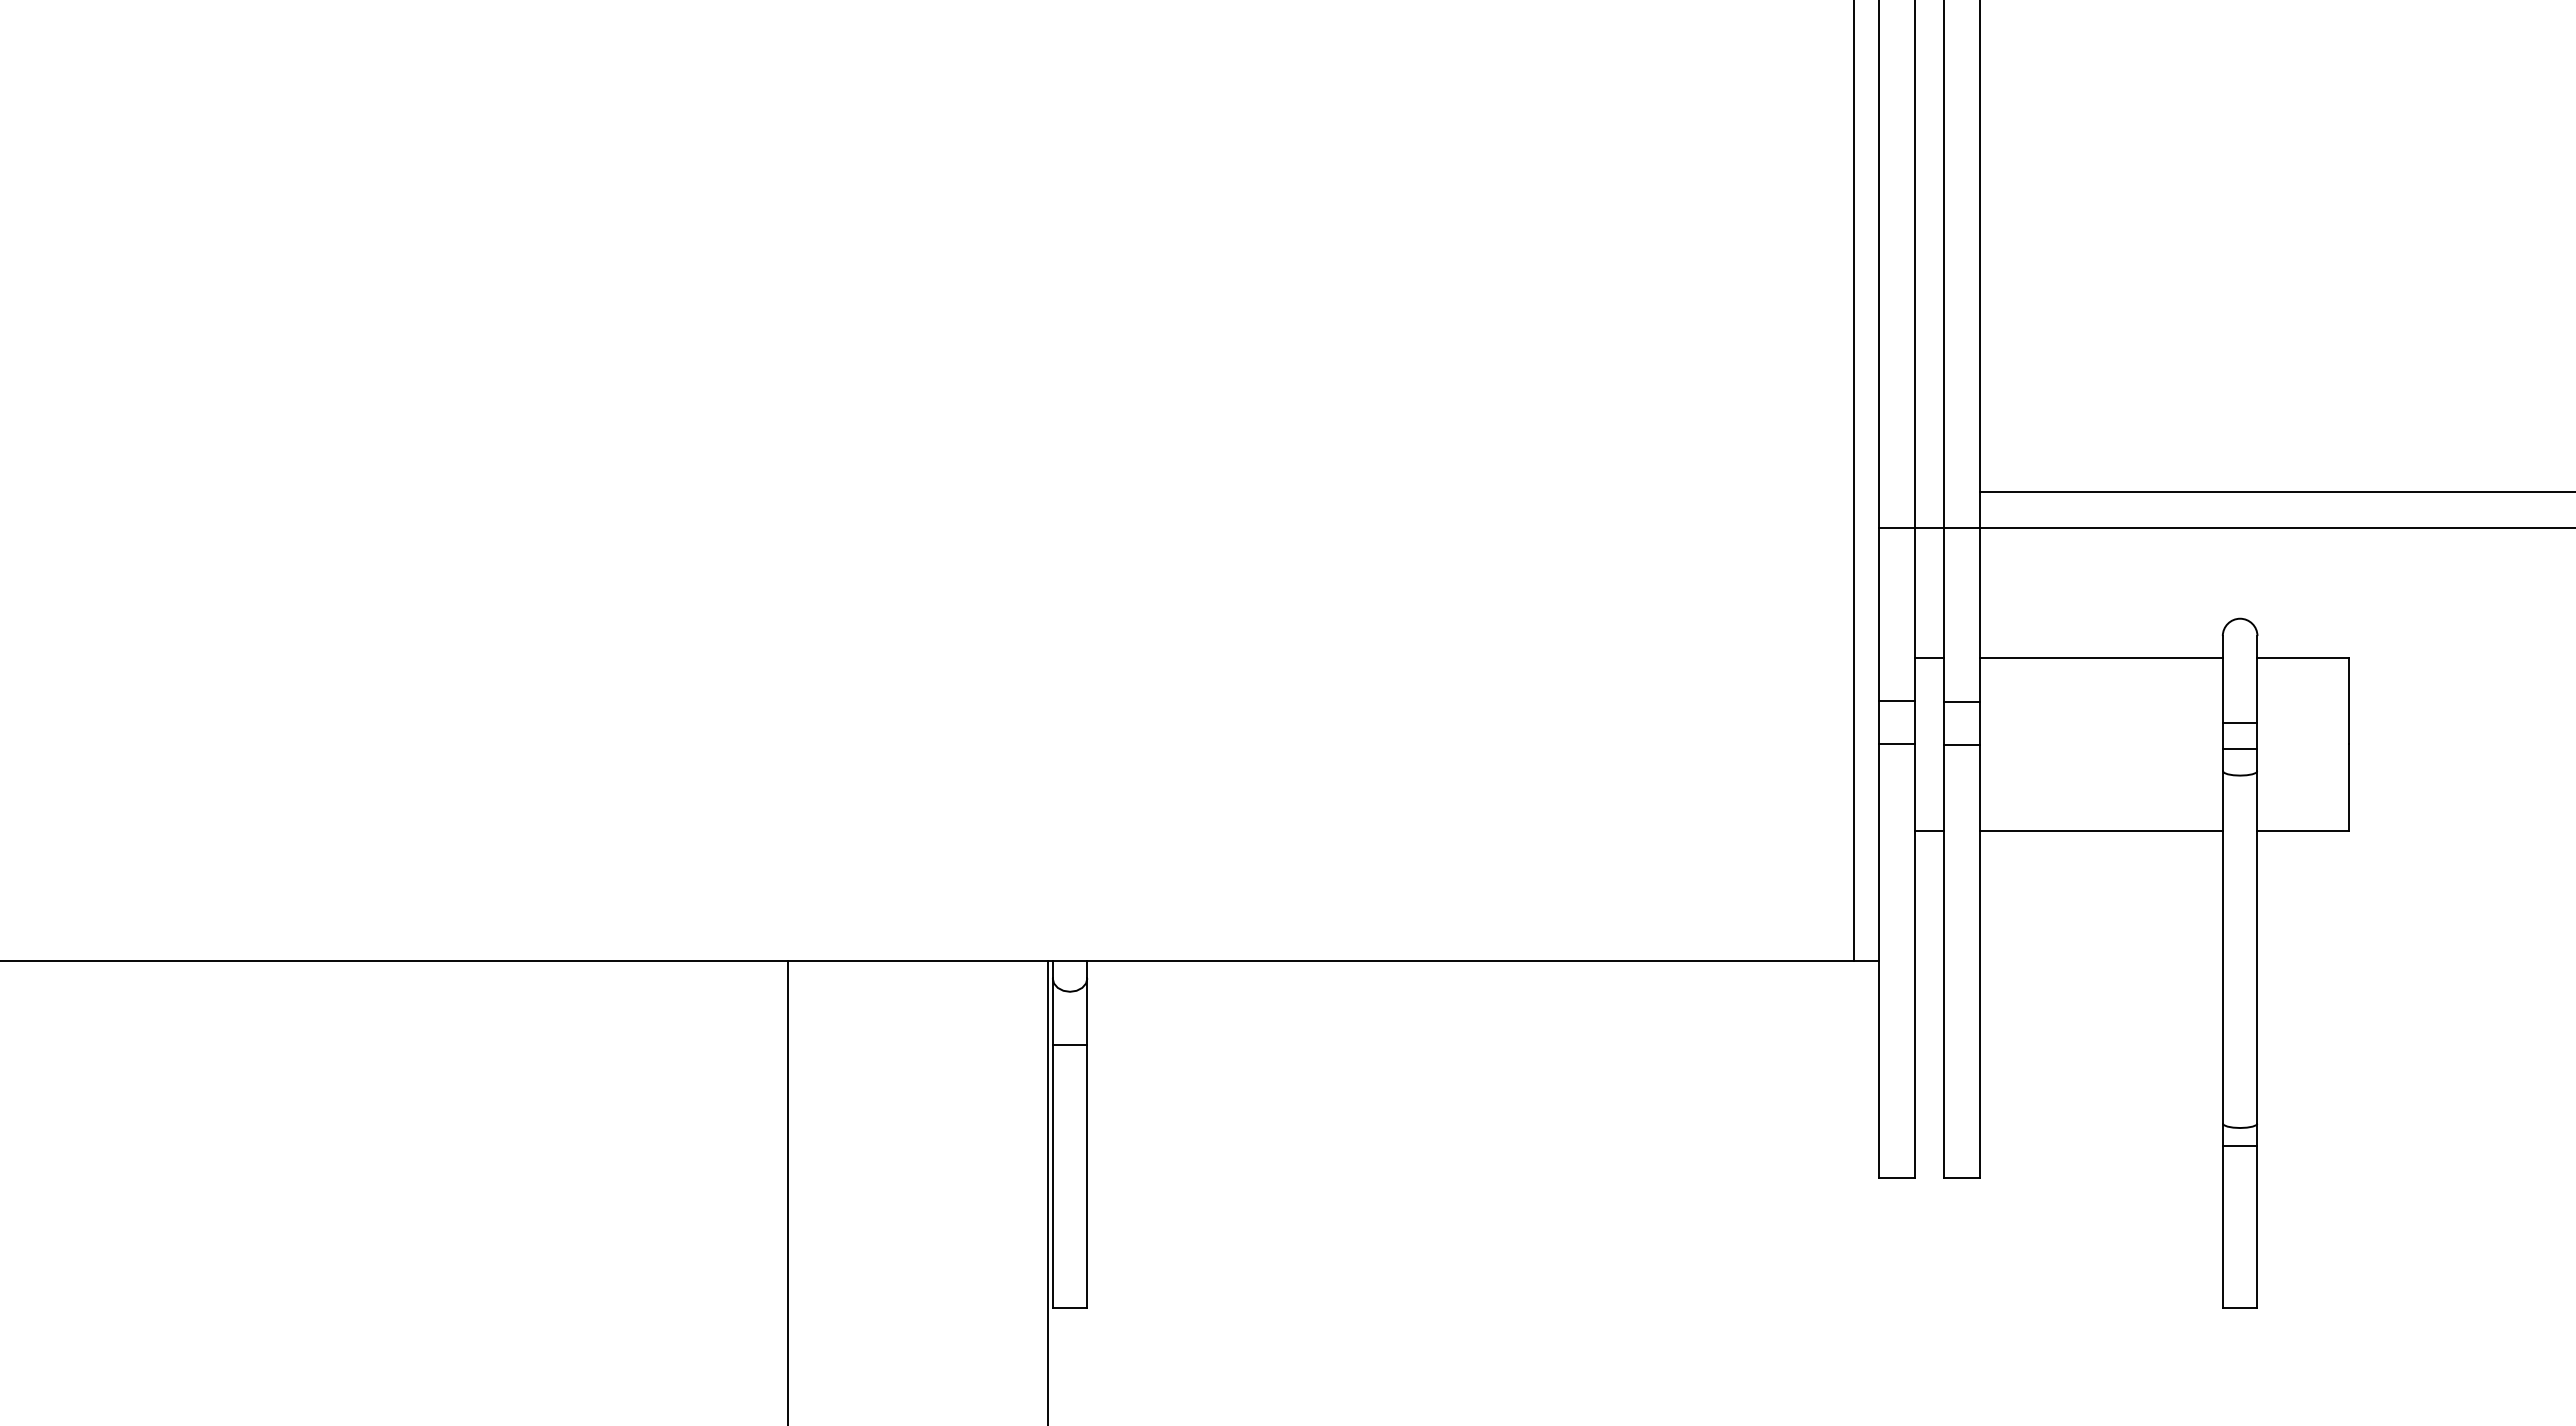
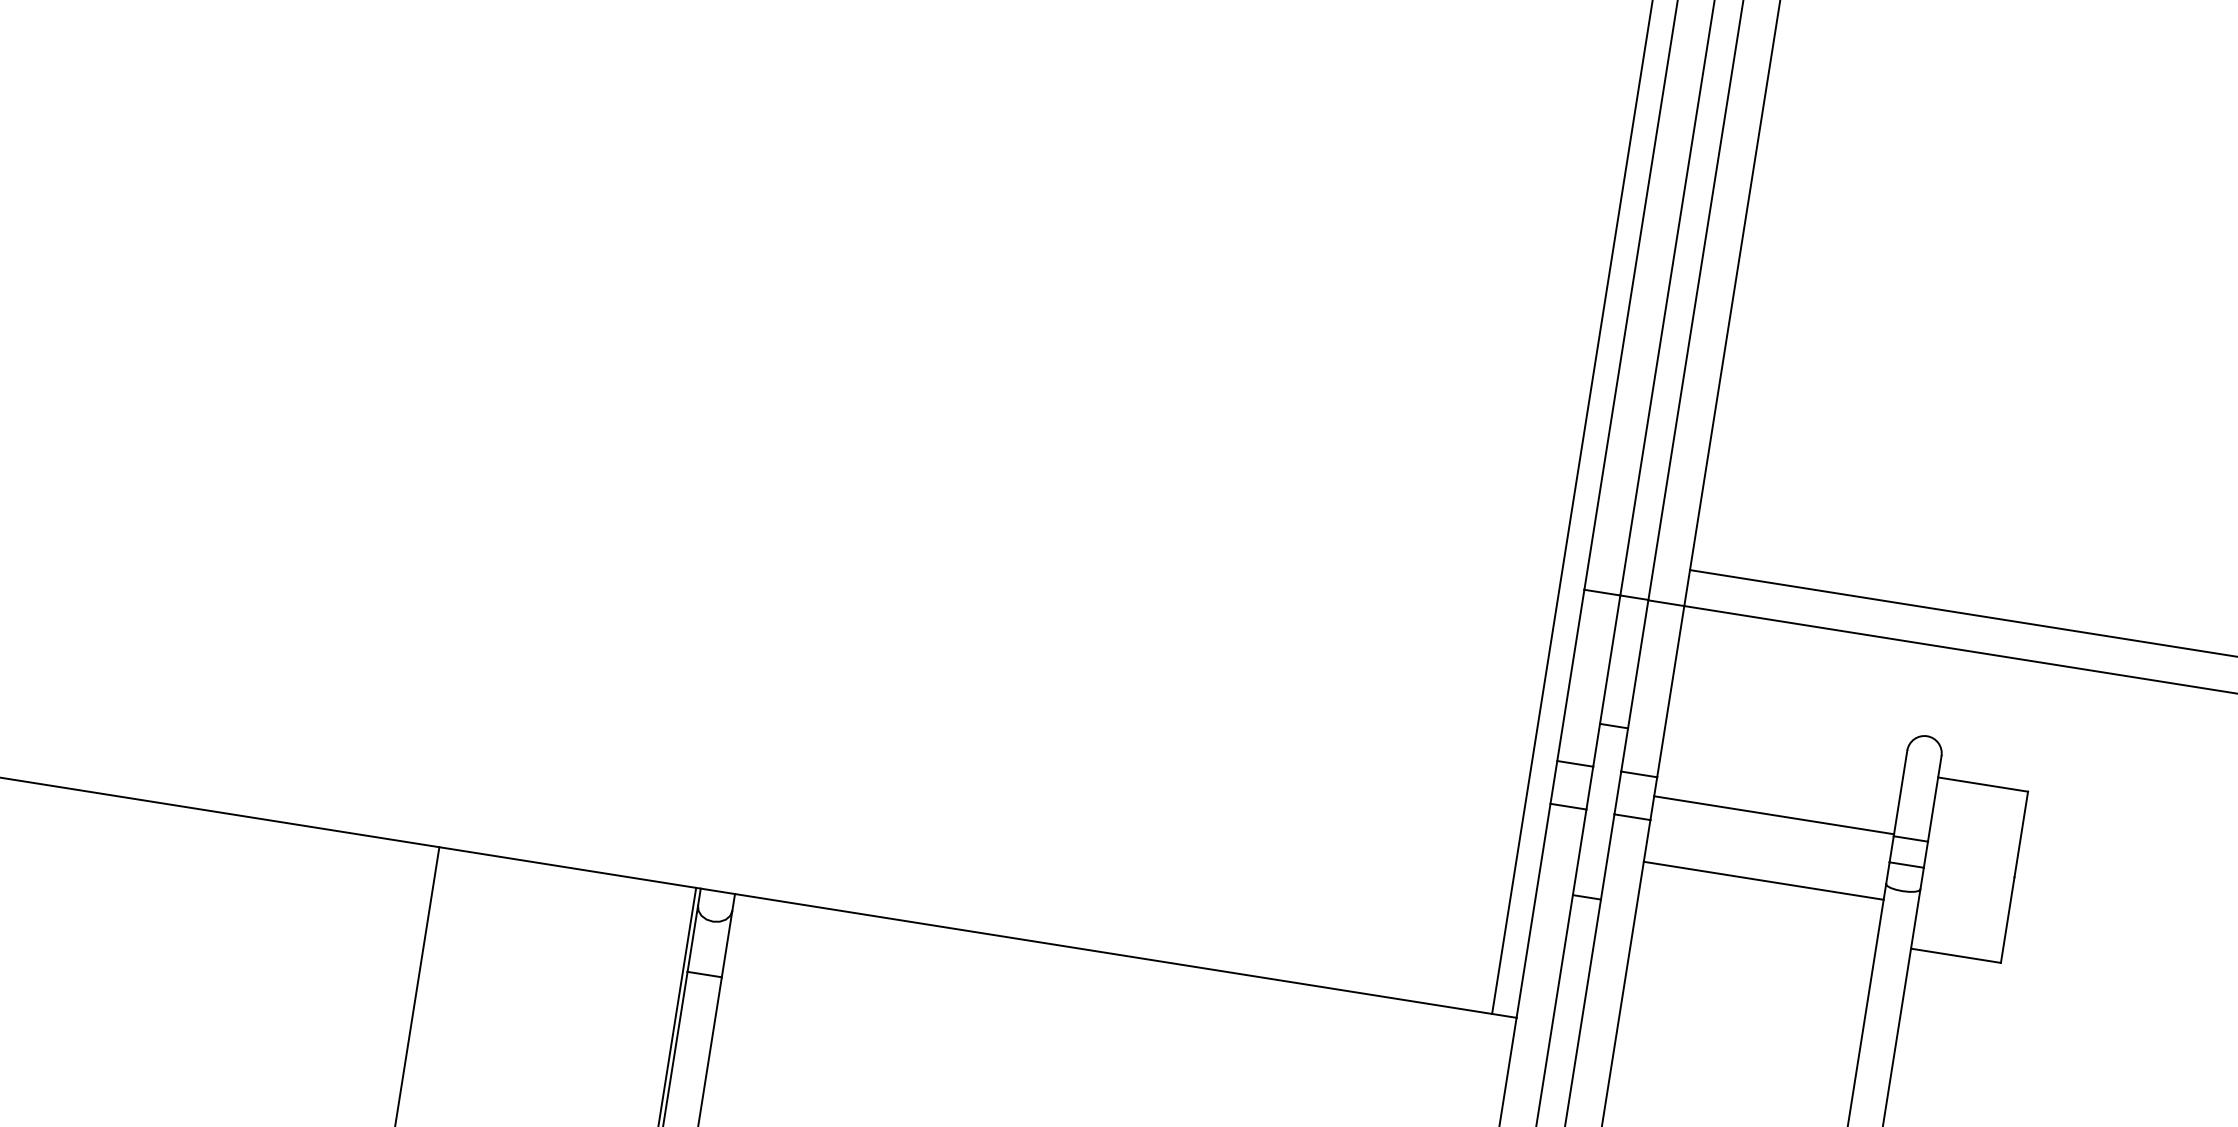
line: (2100, 657) -> (1773, 814), moved
line: (2100, 831) -> (1762, 881), moved

